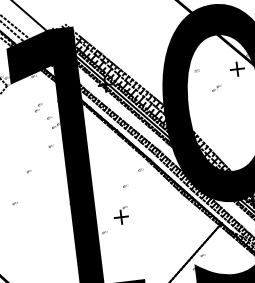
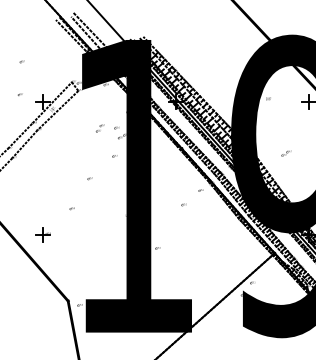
part: (217, 88) -> (286, 153), moved
part: (39, 107) -> (100, 128), moved
part: (120, 215) -> (175, 233), removed

